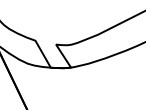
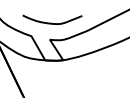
curve: (57, 25) -> (51, 22), added

